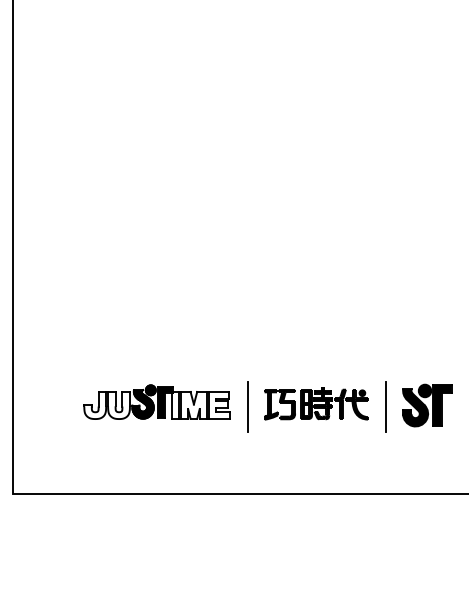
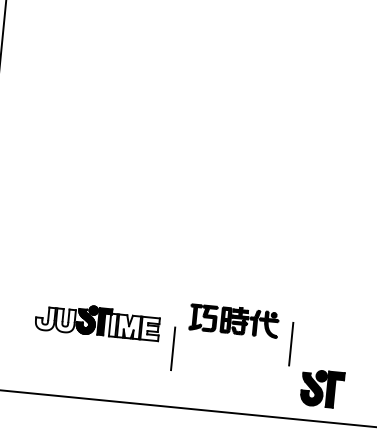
part: (316, 403) -> (234, 320), moved
part: (427, 405) -> (322, 388), moved
line: (247, 406) -> (172, 348), moved

